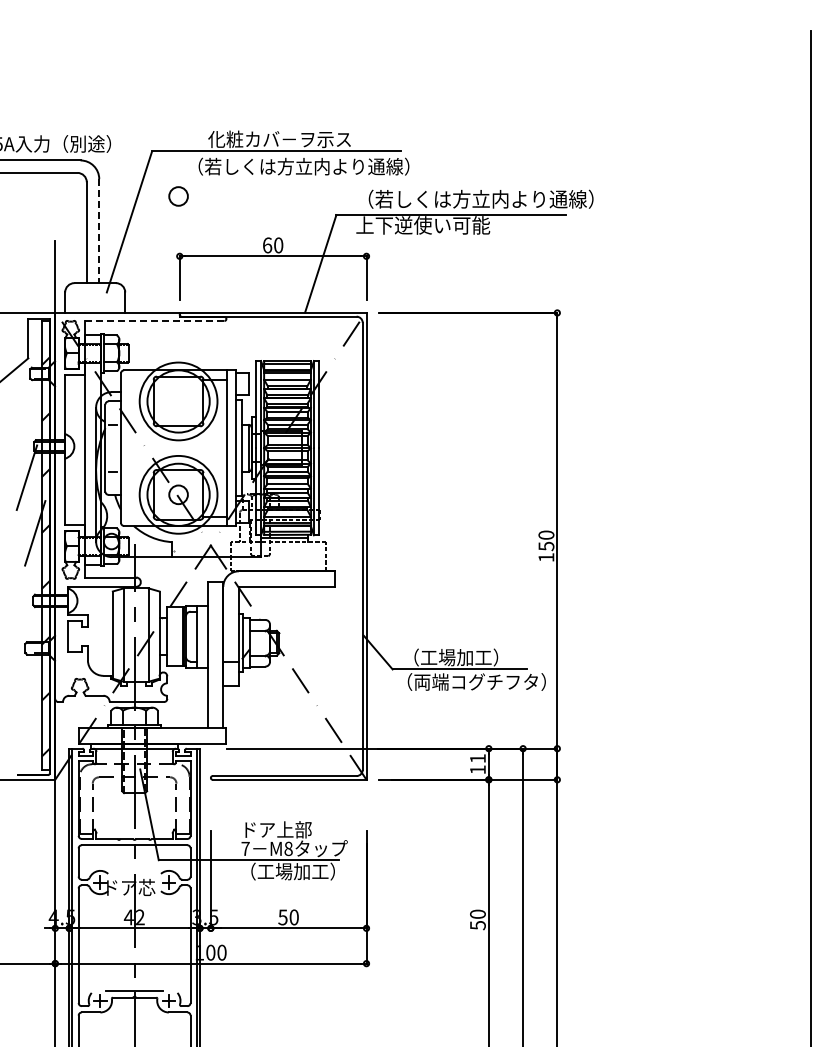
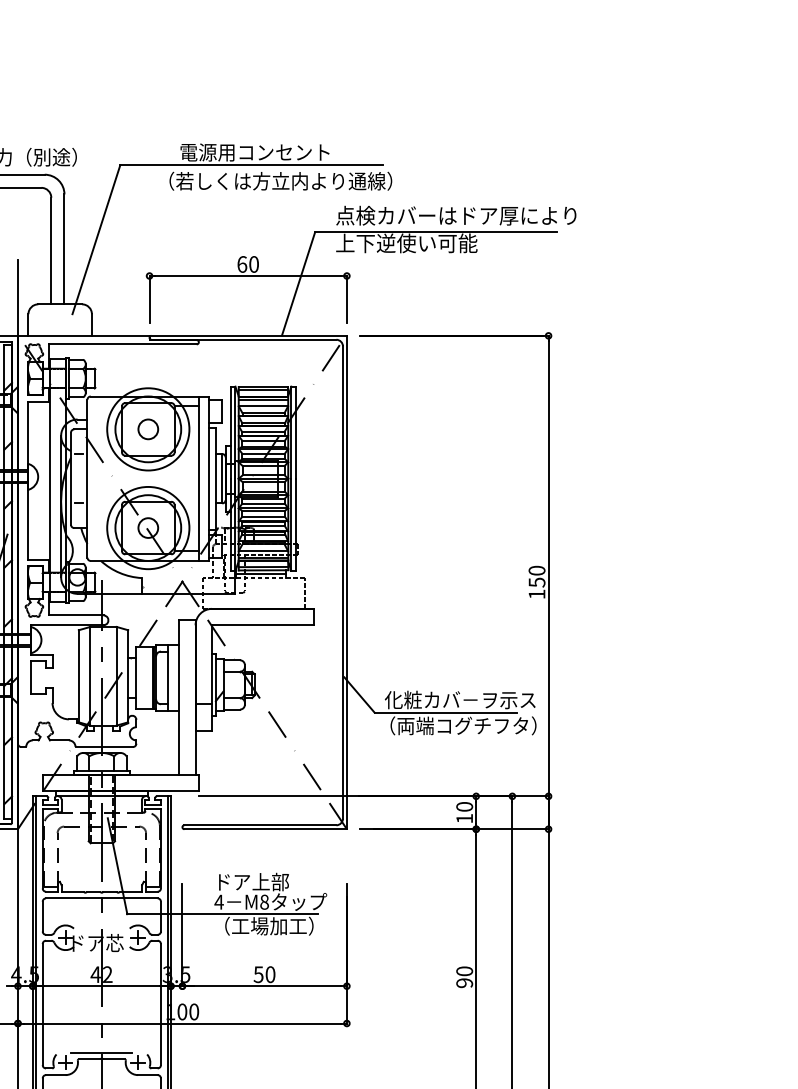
text: (279, 139) -> (254, 152), 化粧カバ－ヲ示ス -> 電源用コンセント
circle: (178, 196) -> (148, 429), moved
text: (474, 198) -> (461, 214), （若しくは方立内より通線） -> 点検カバーはドア厚により
line: (99, 231) -> (64, 249), dashed -> solid
line: (154, 321) -> (122, 344), dashed -> solid
text: (473, 657) -> (459, 699), （工場加工） -> 化粧カバ－ヲ示ス
text: (477, 758) -> (464, 806), 11 -> 10
text: (245, 848) -> (219, 901), 7 -> 4
text: (477, 925) -> (464, 983), 50 -> 90

